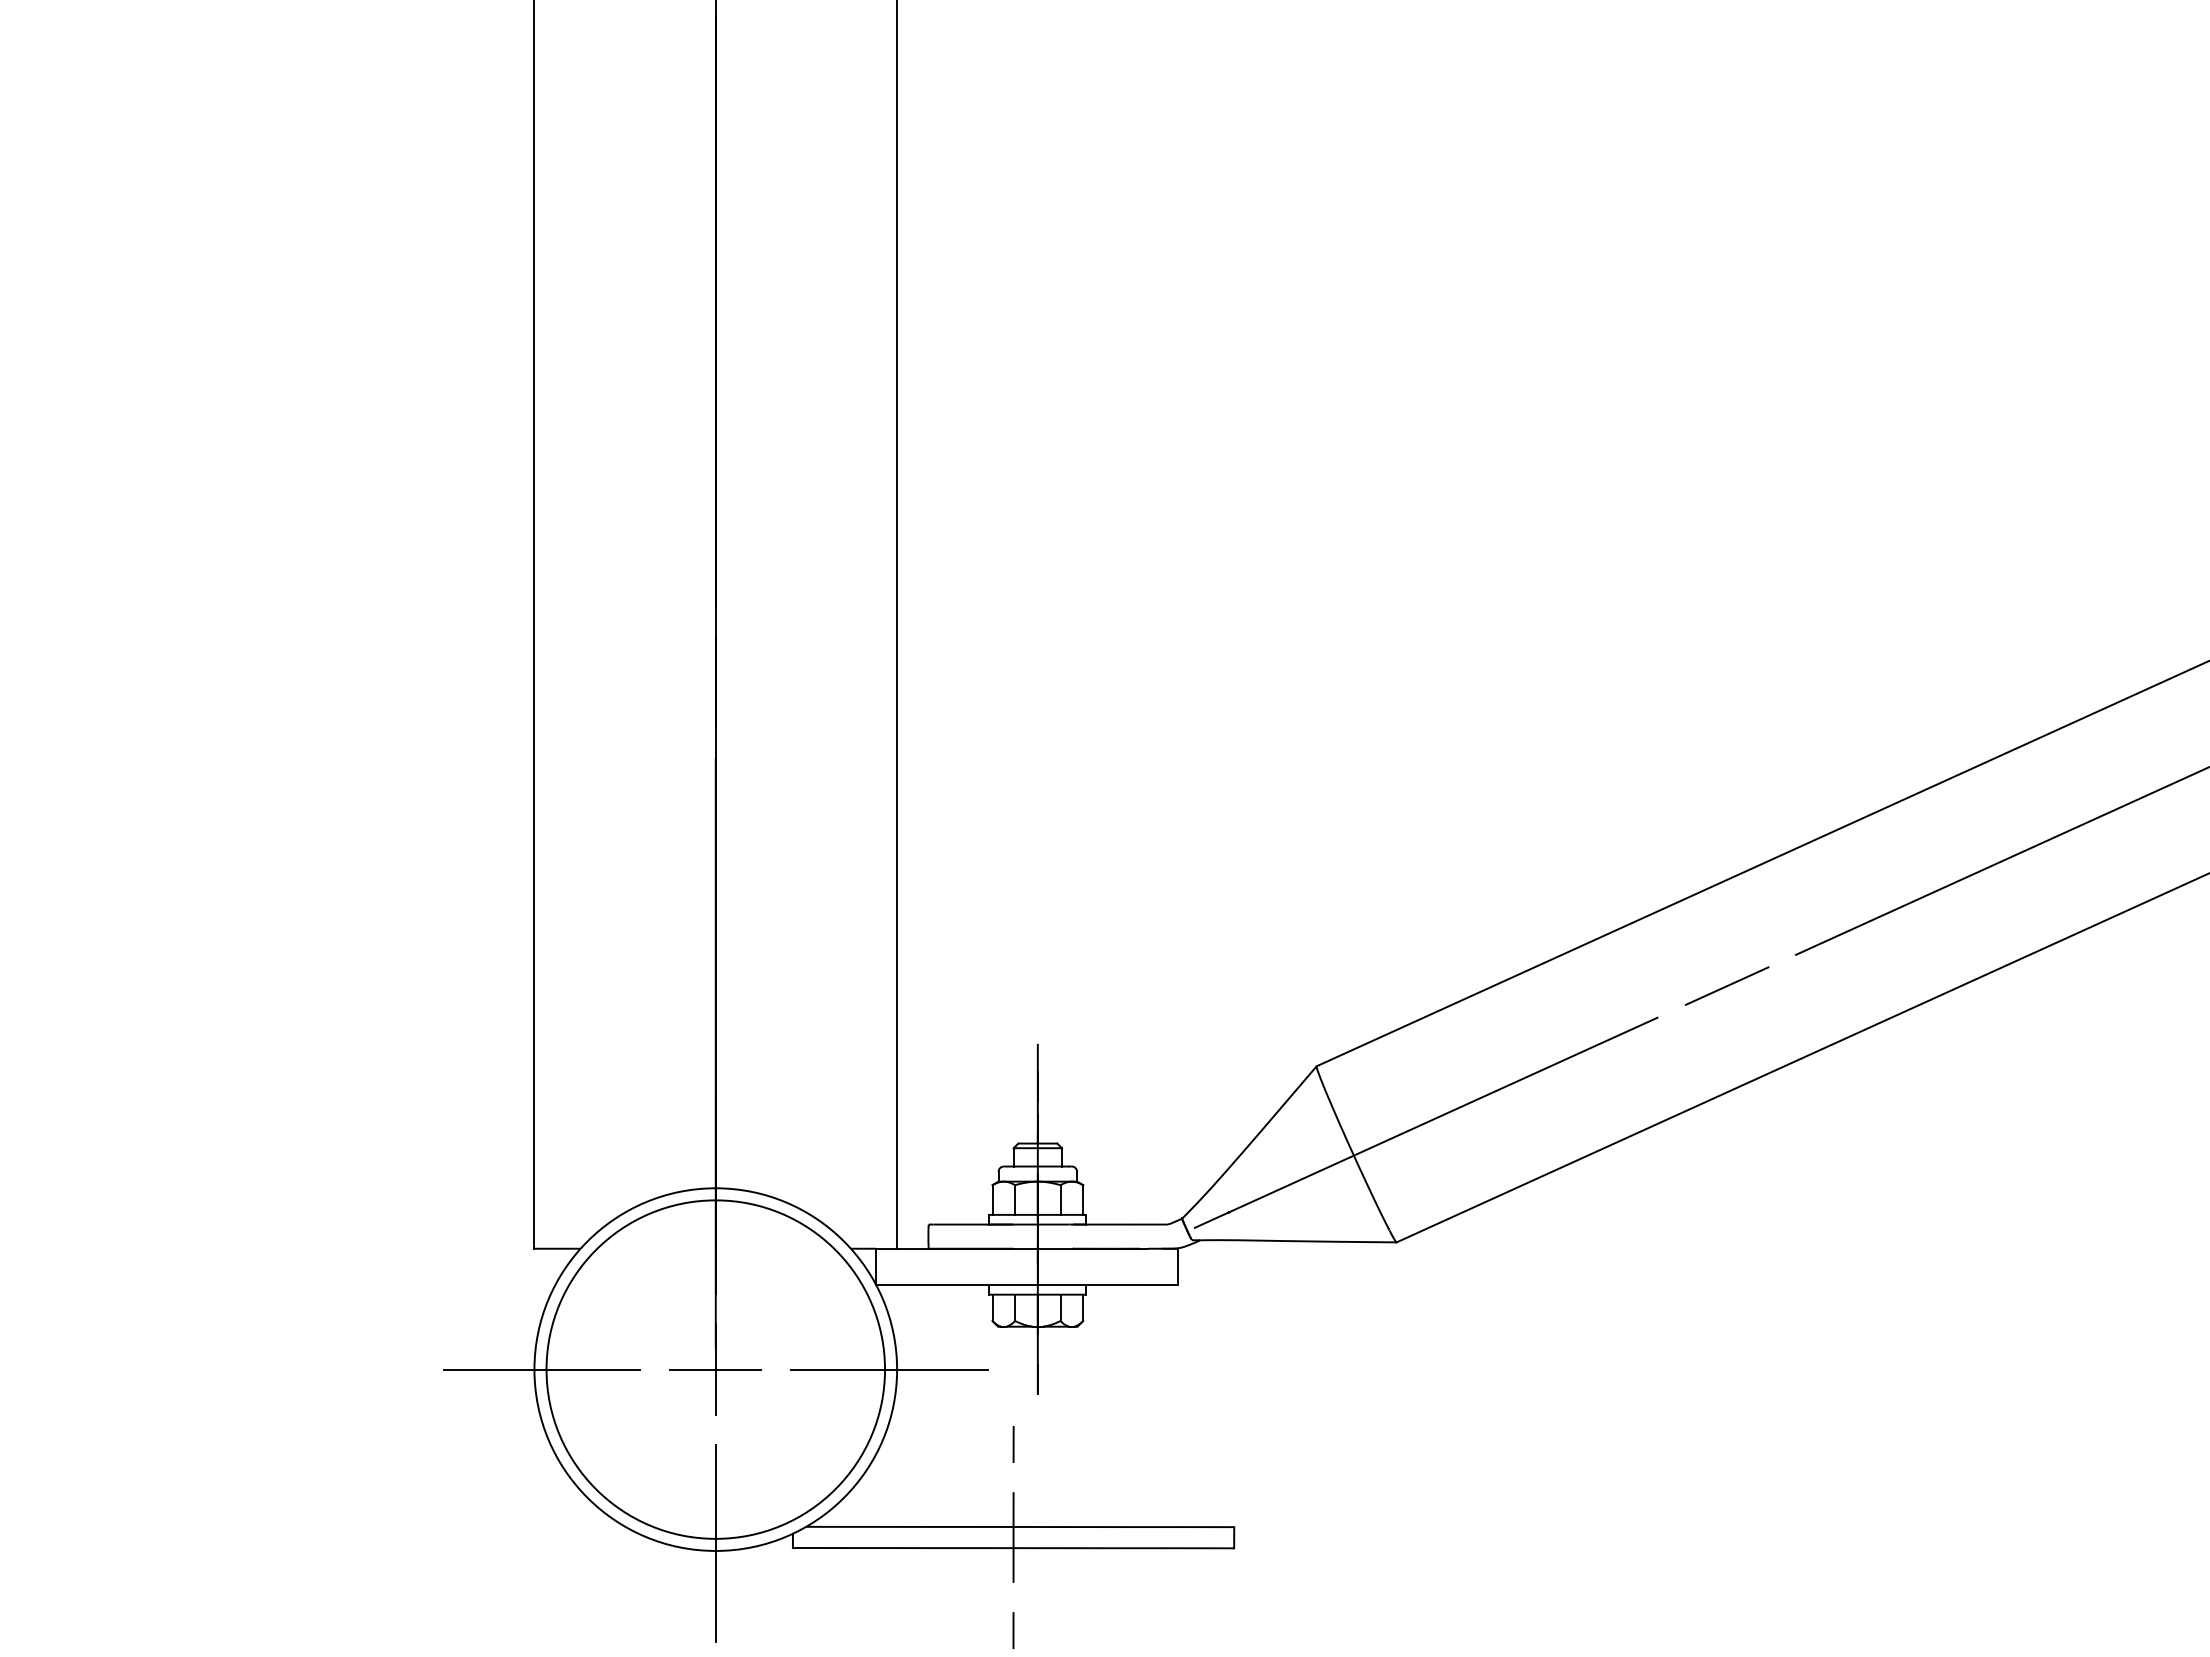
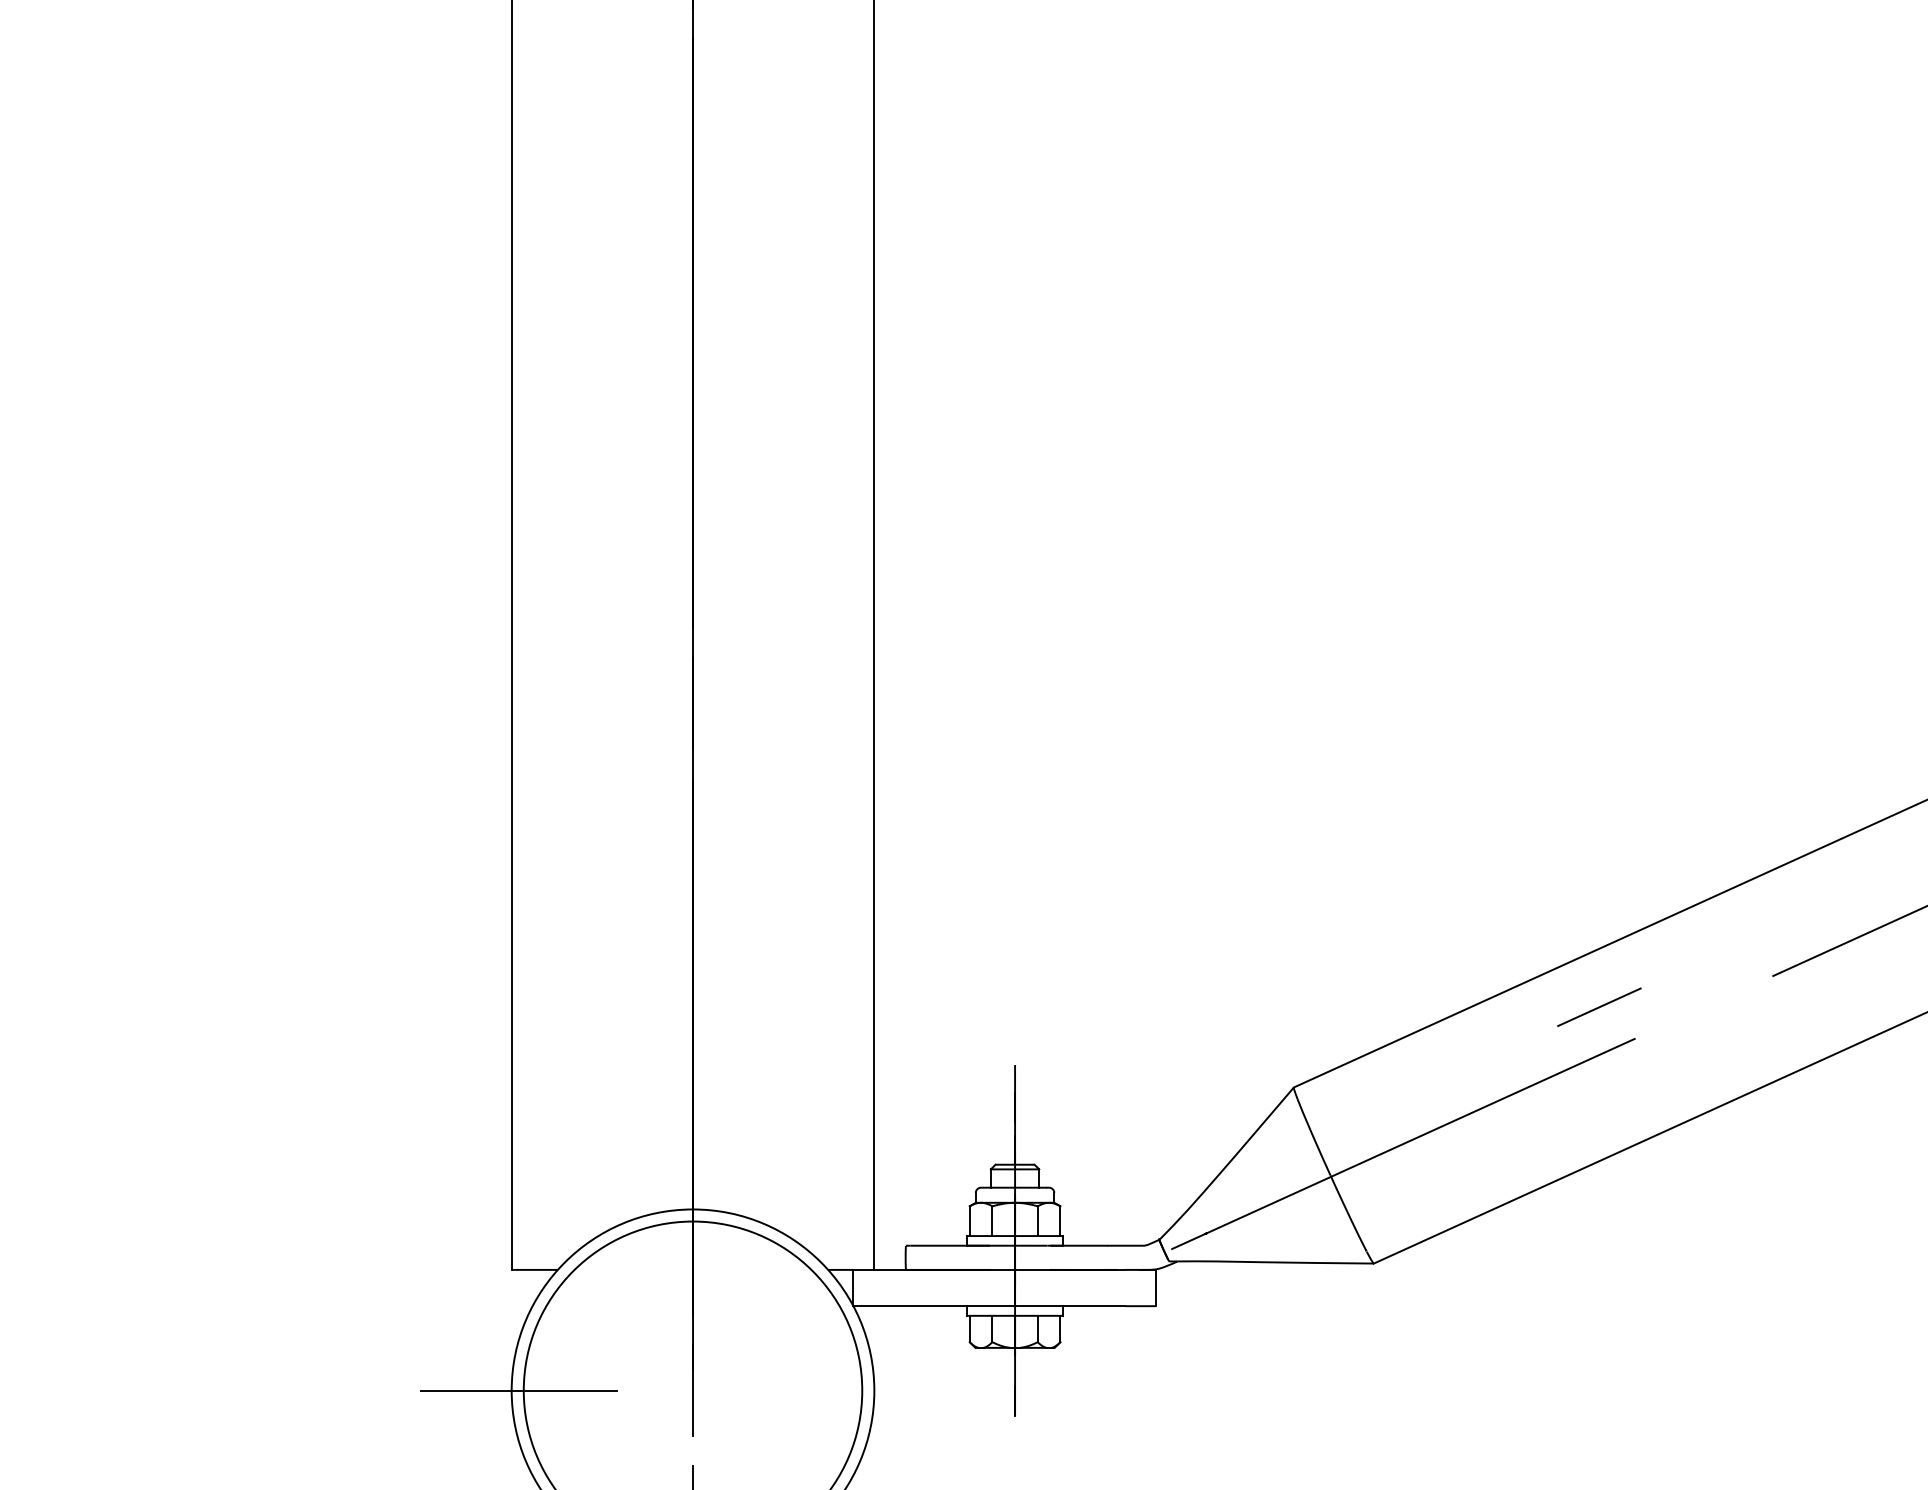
line: (1726, 985) -> (1598, 1006), moved
line: (715, 1369) -> (692, 1390), removed
line: (889, 1369) -> (866, 1390), removed
line: (1013, 1443) -> (990, 1464), removed

